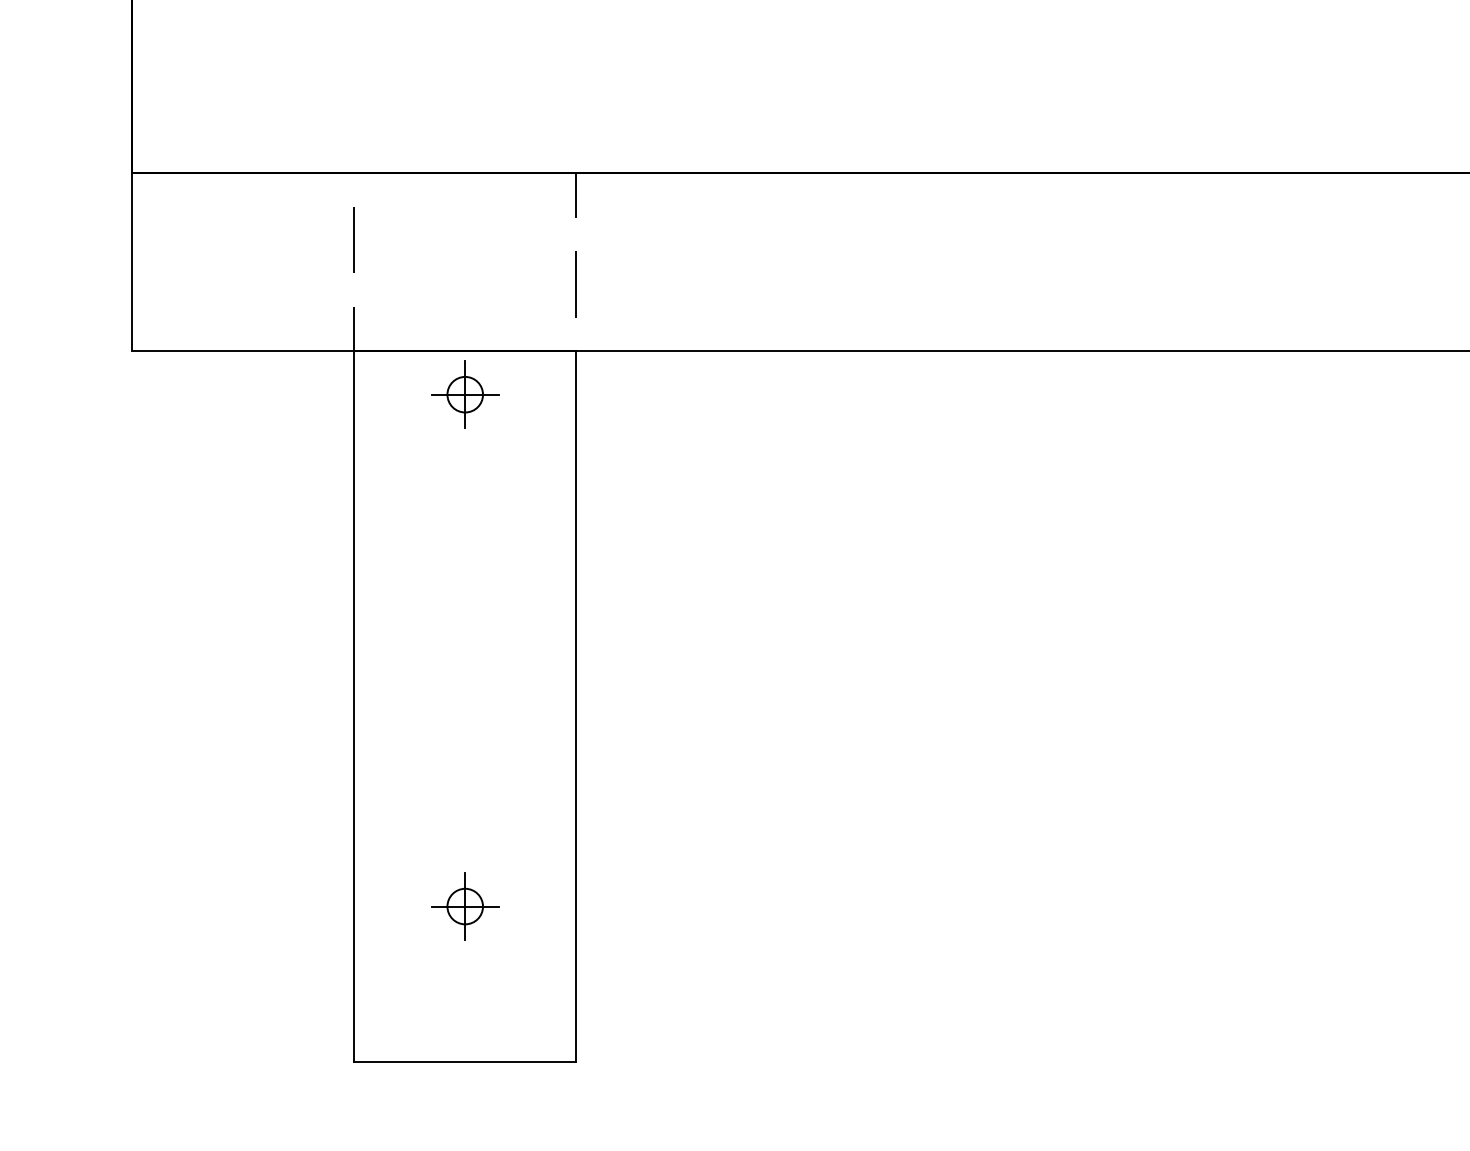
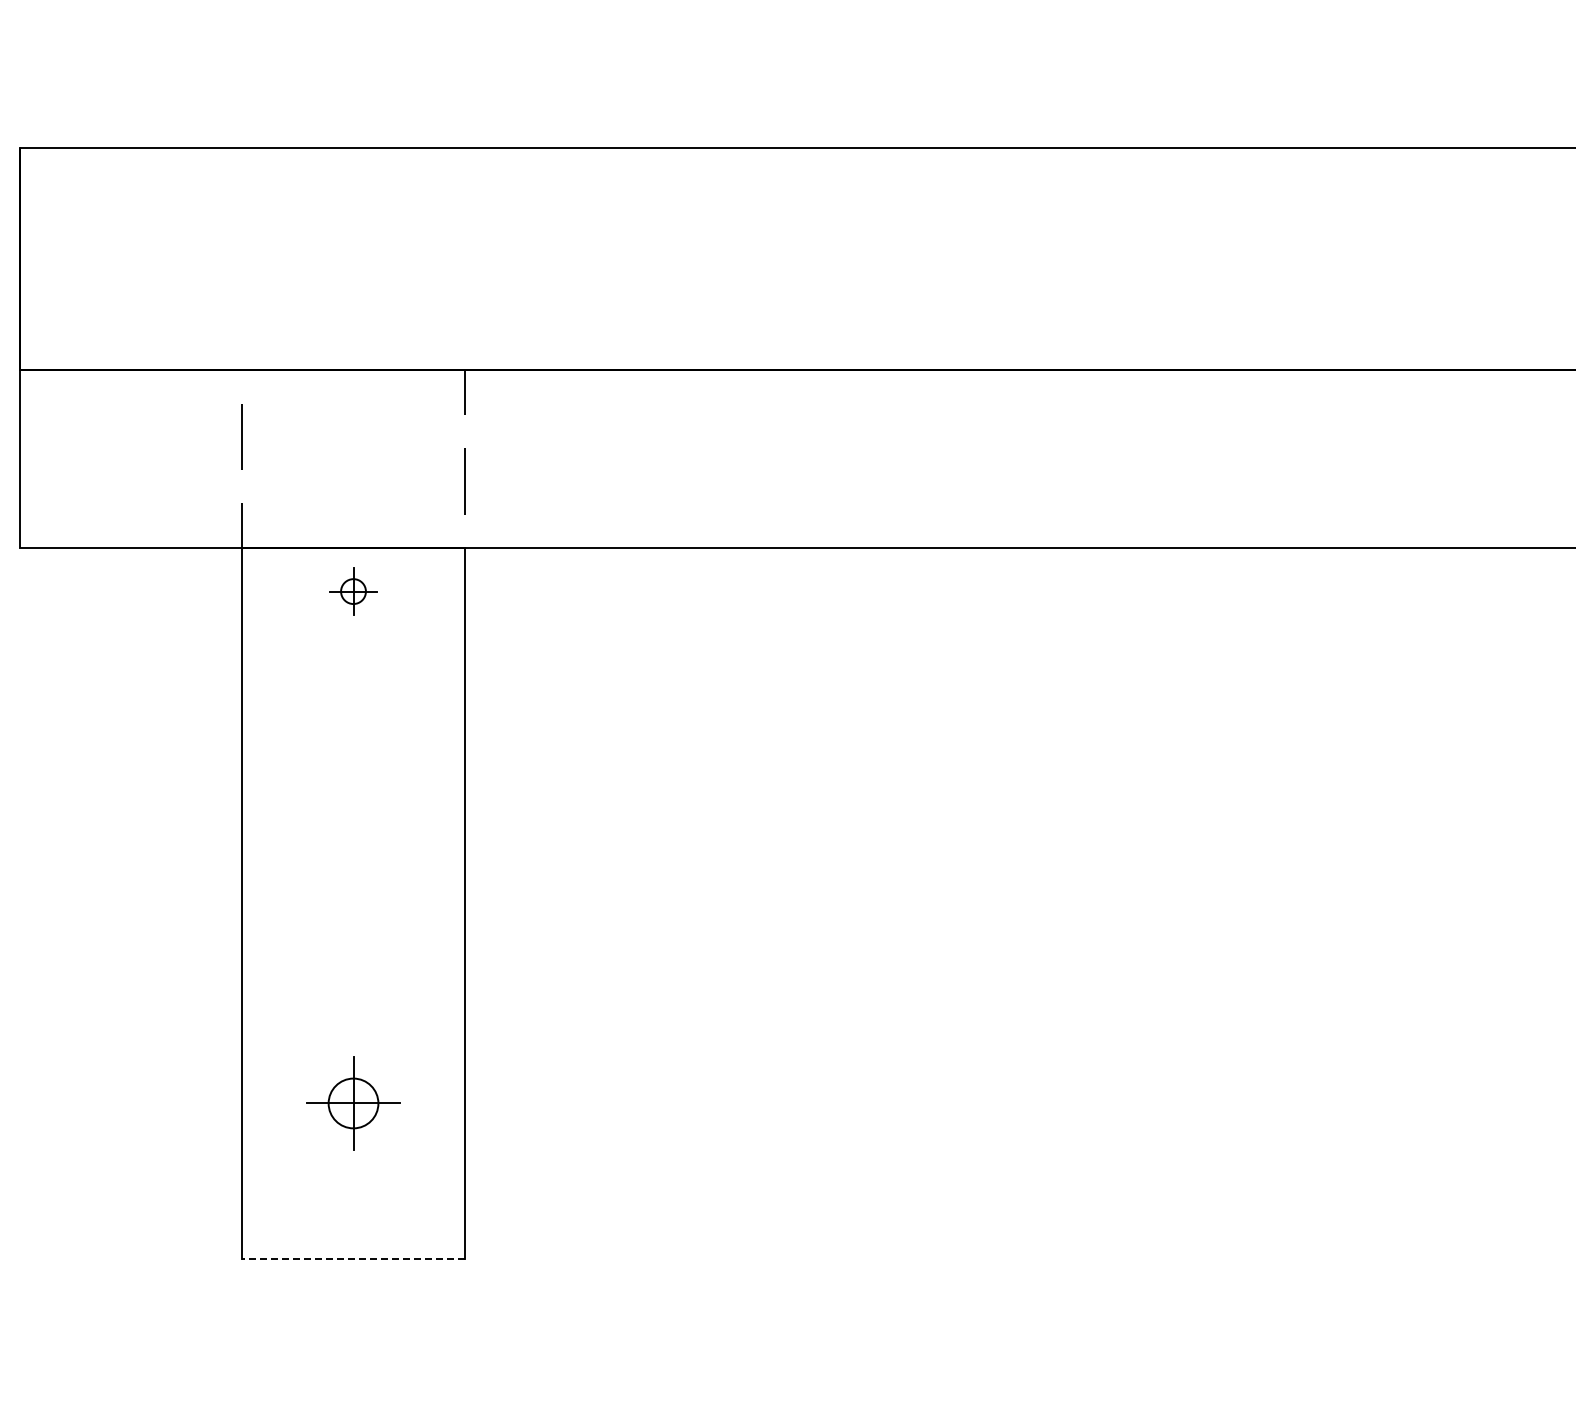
part: (465, 394) -> (353, 591), size x0.7
part: (465, 906) -> (353, 1103), size x1.4
line: (465, 1062) -> (353, 1259), solid -> dashed

